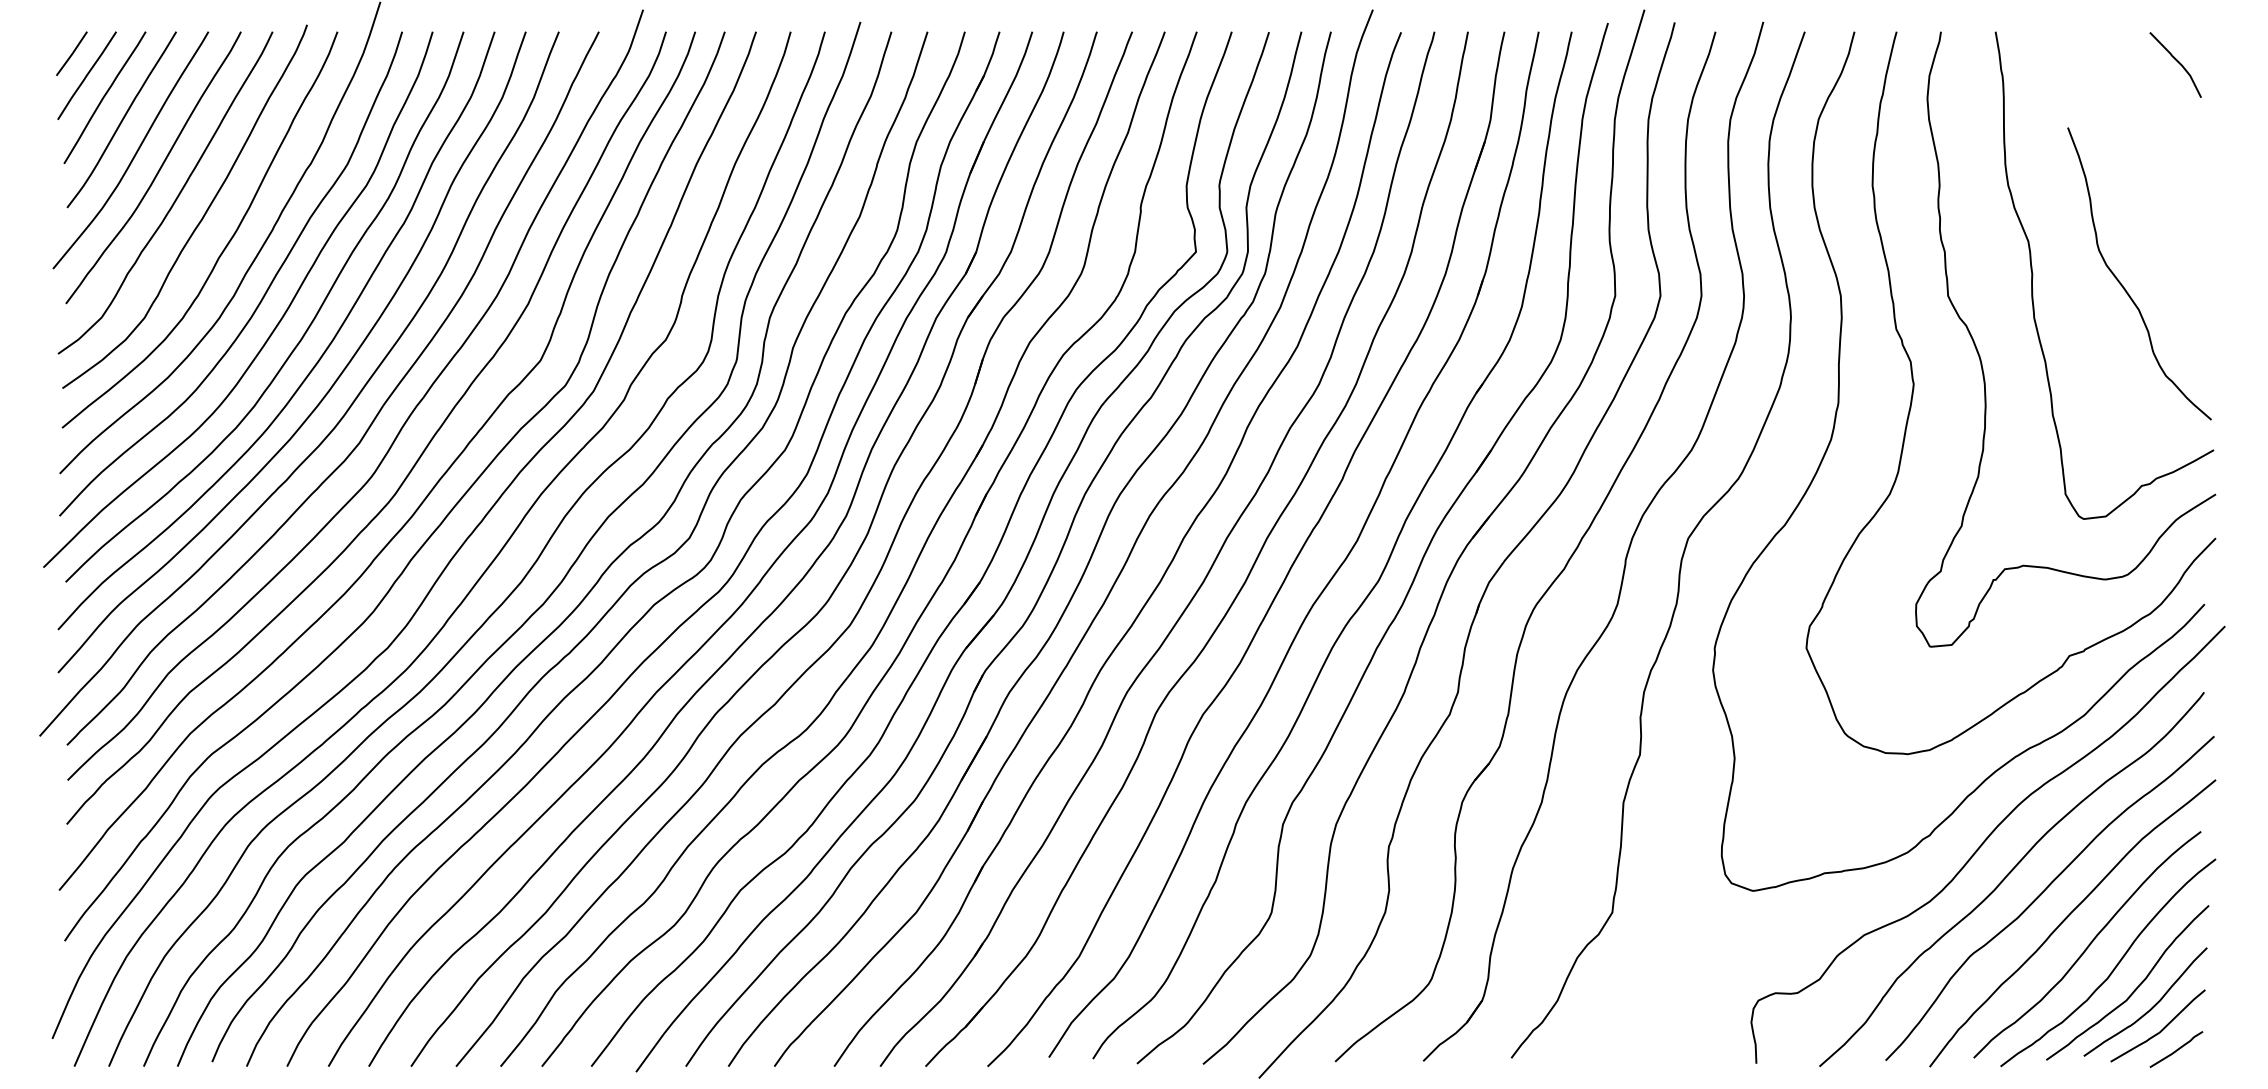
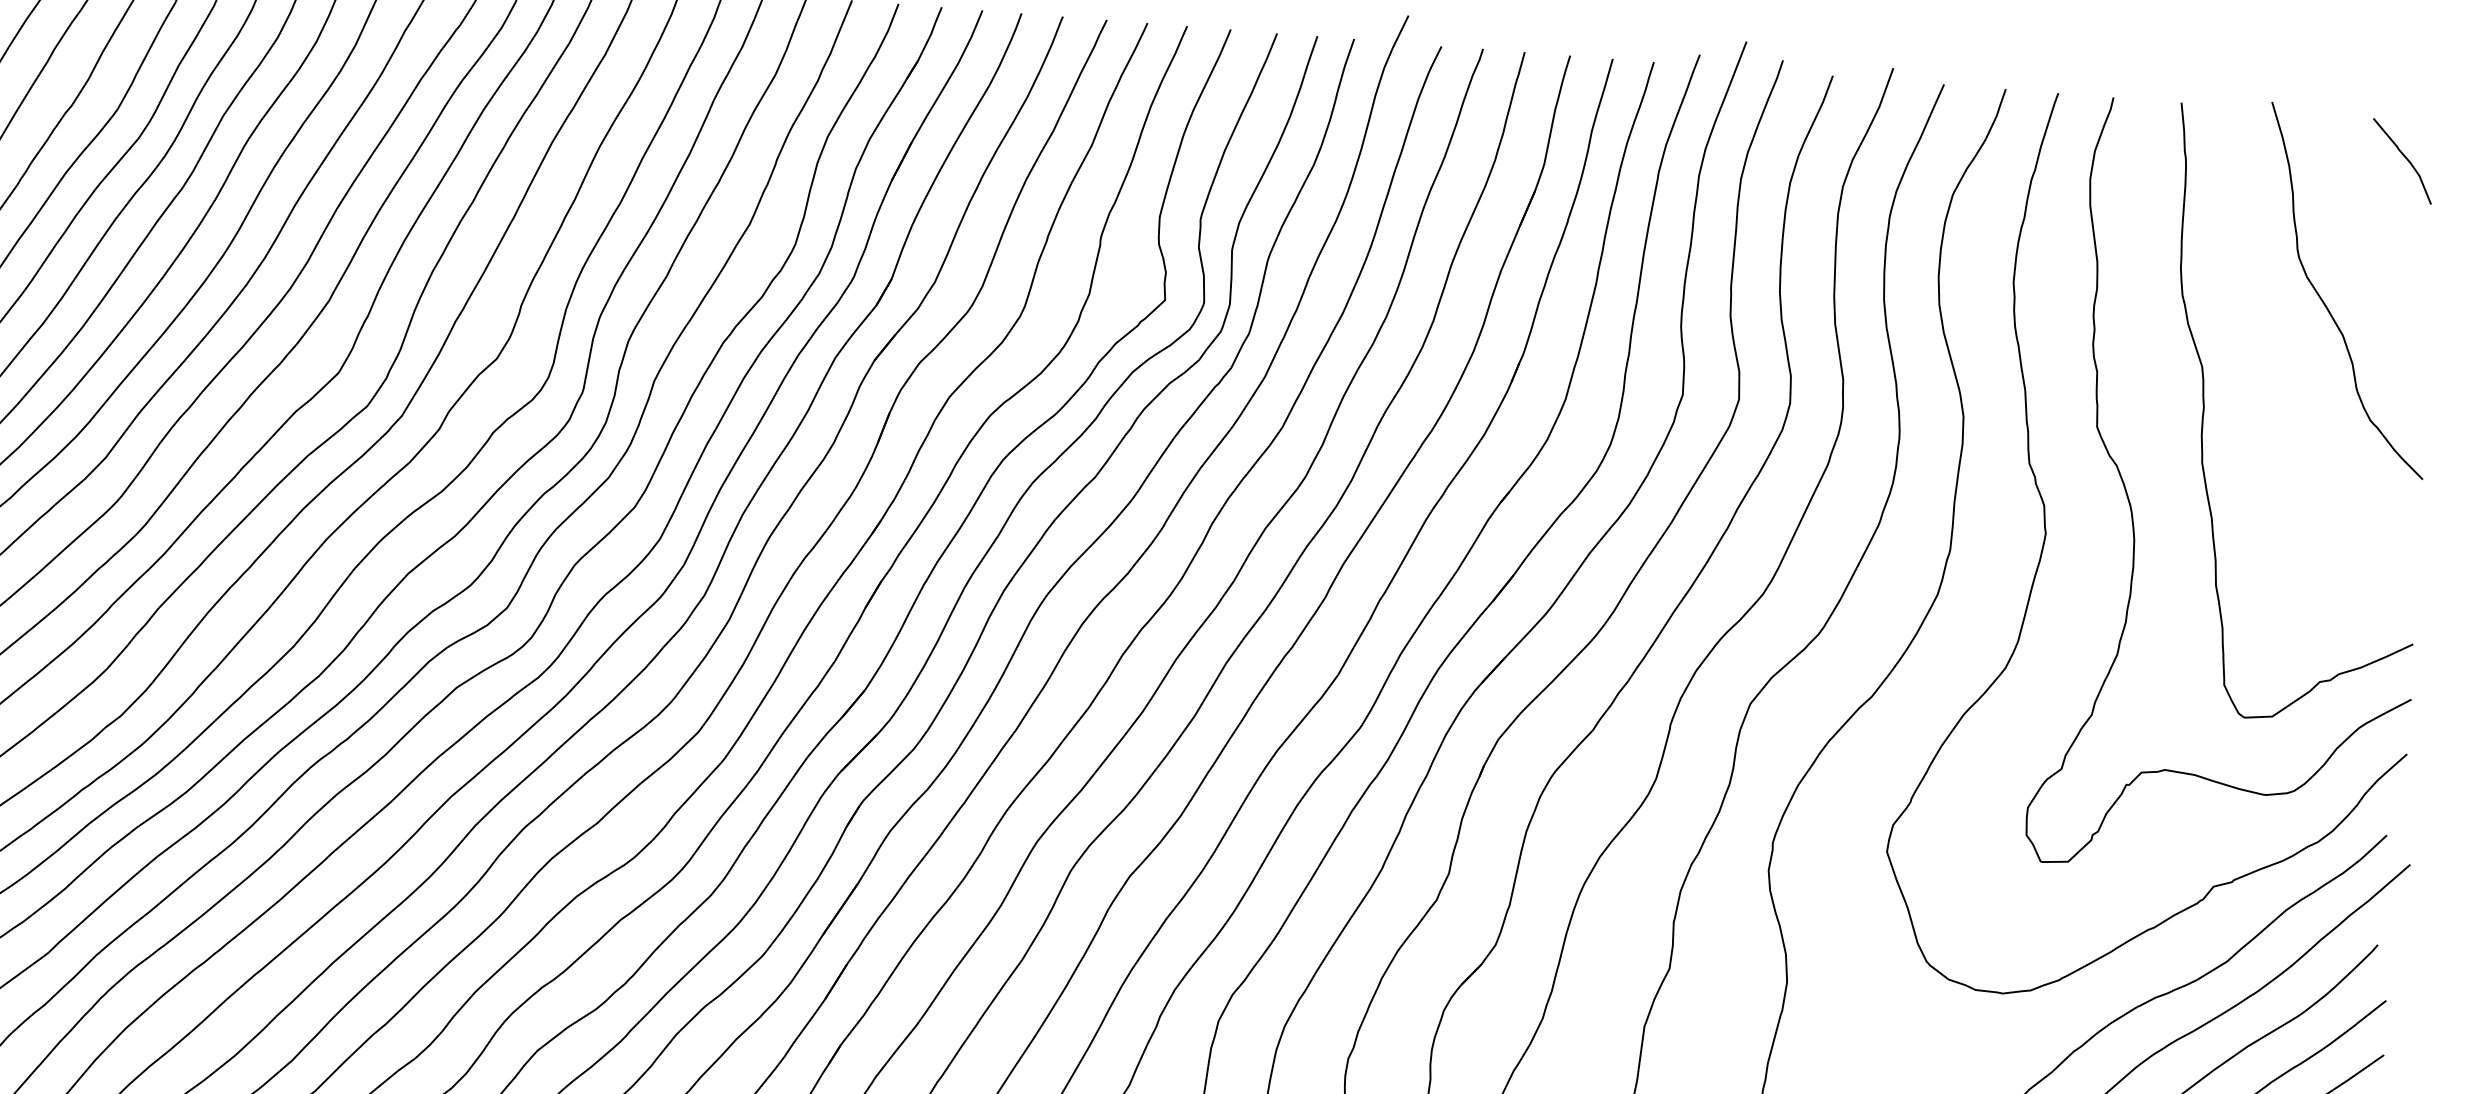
curve: (2123, 285) -> (2326, 303), moved

